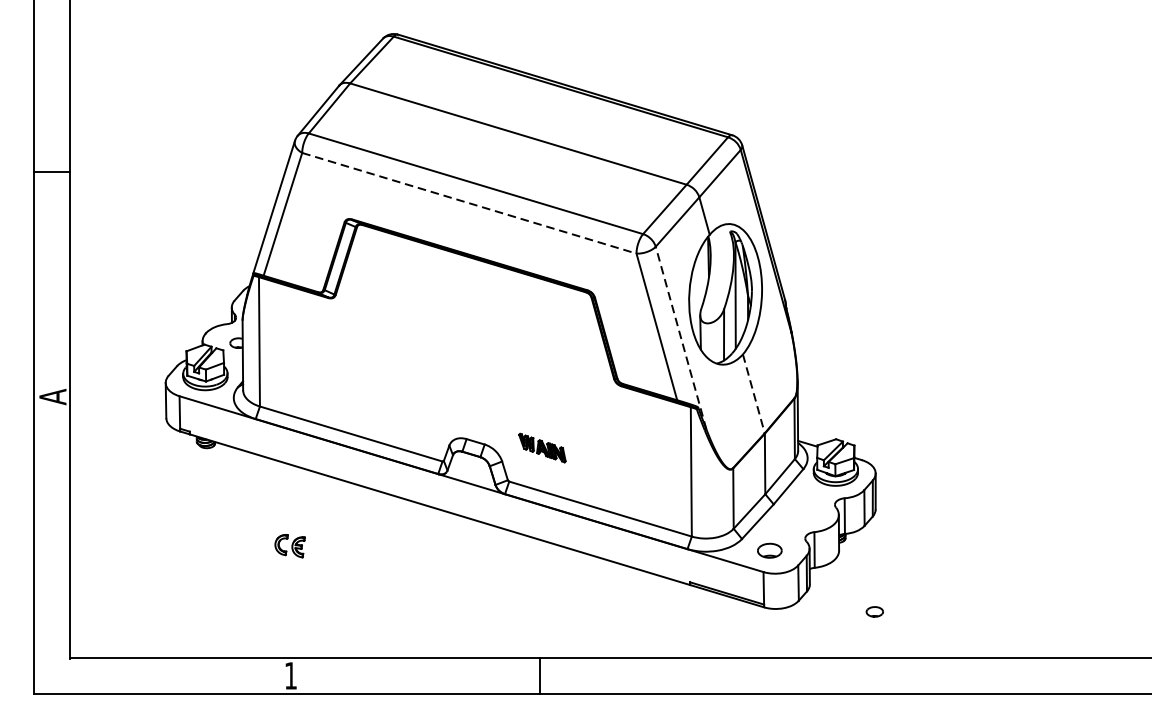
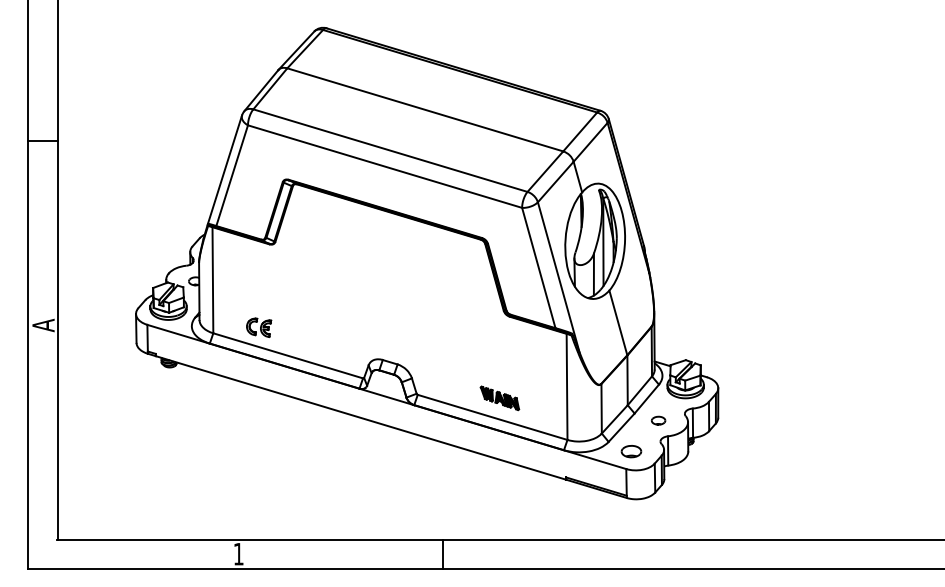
line: (469, 203) -> (385, 166), dashed -> solid
line: (680, 338) -> (558, 277), dashed -> solid
line: (754, 393) -> (618, 322), dashed -> solid
part: (541, 448) -> (499, 398), moved
part: (290, 545) -> (259, 327), moved
part: (874, 611) -> (658, 420), moved

